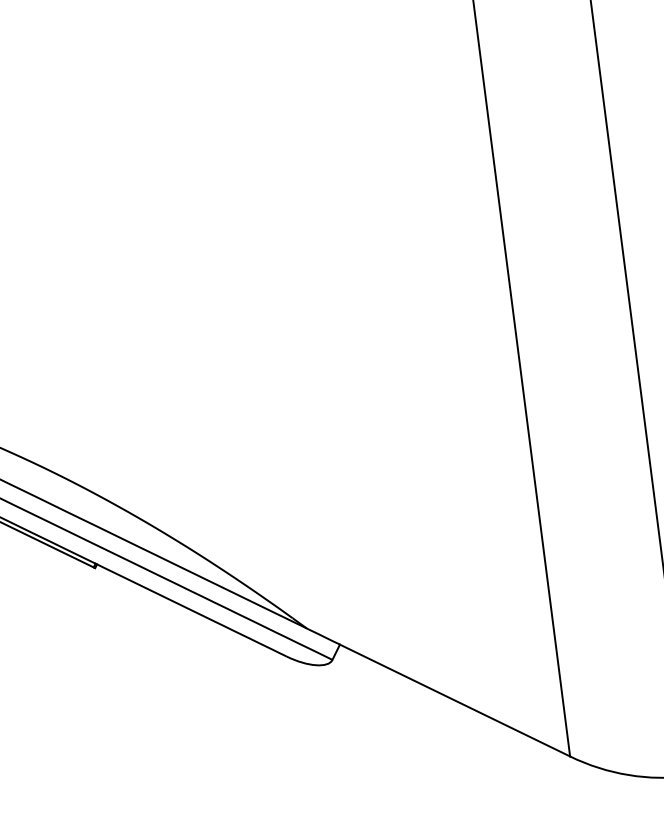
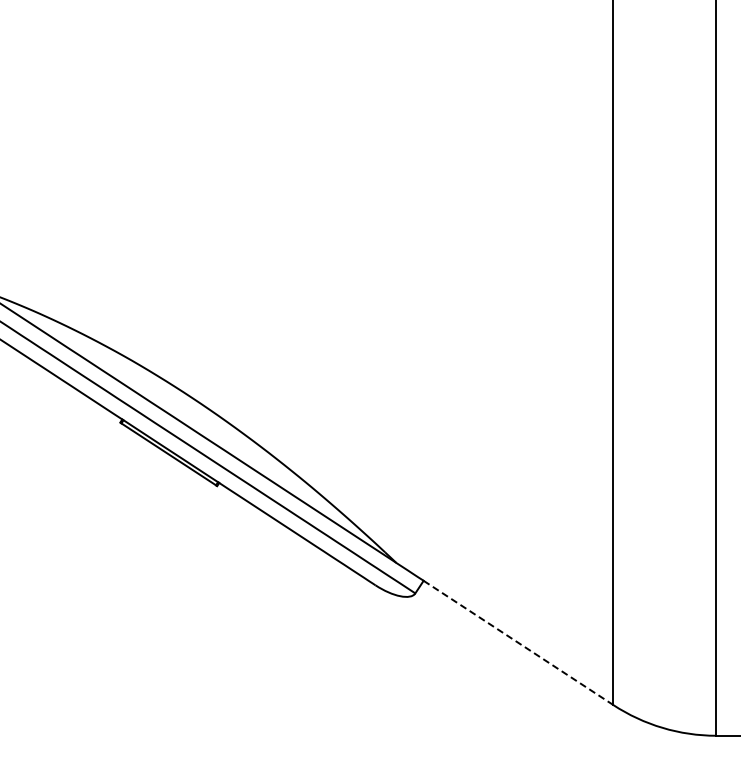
line: (455, 701) -> (518, 643), solid -> dashed

